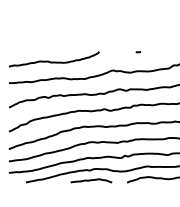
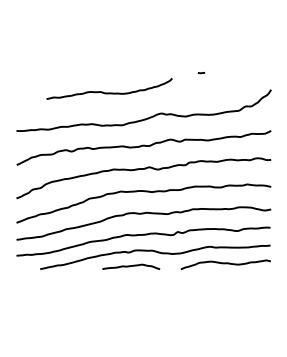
curve: (138, 52) -> (201, 73), moved
curve: (54, 61) -> (109, 92), moved

